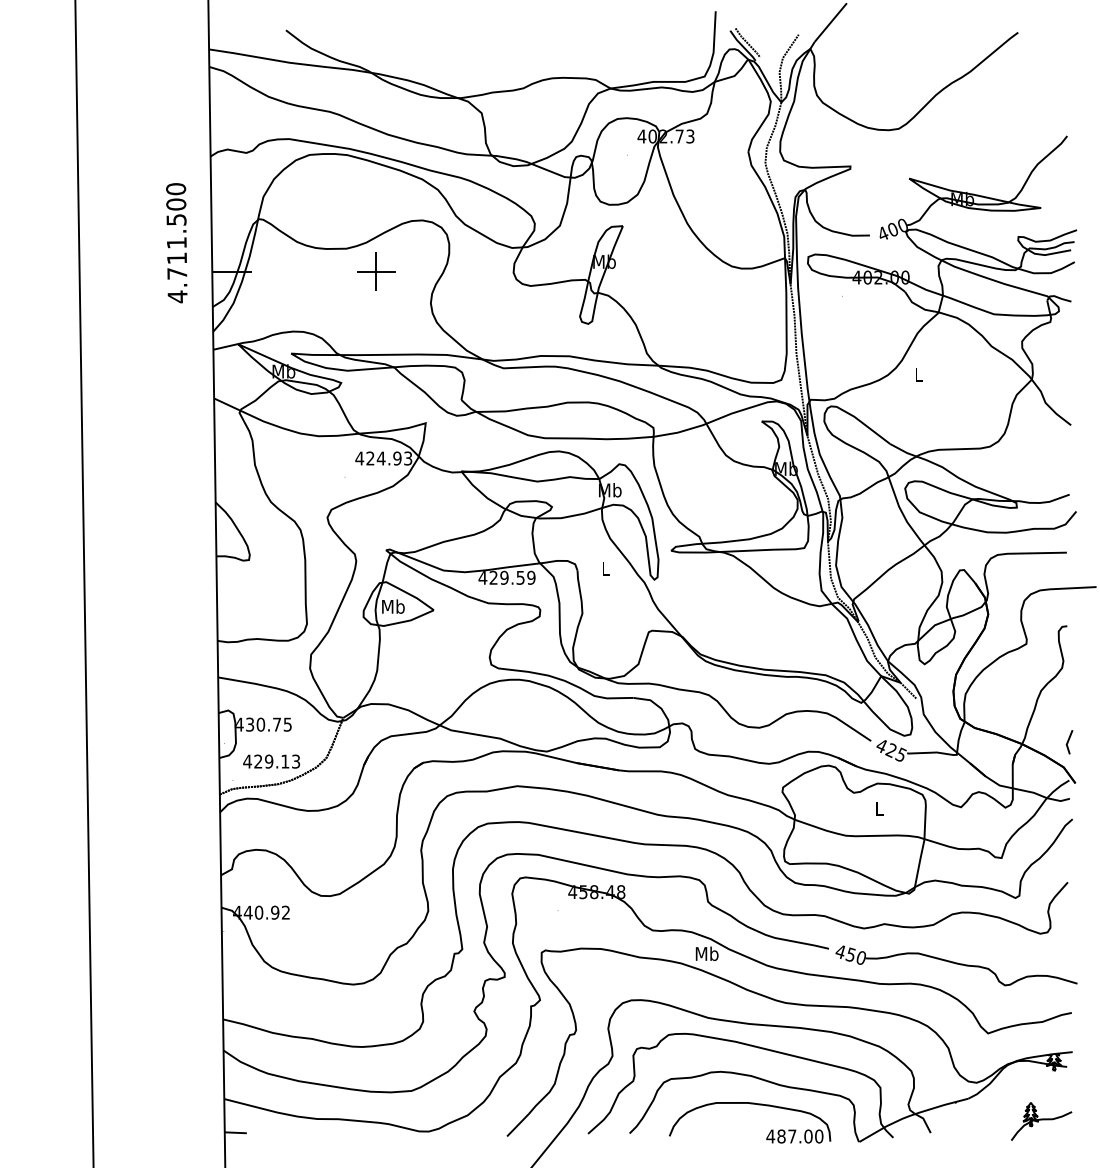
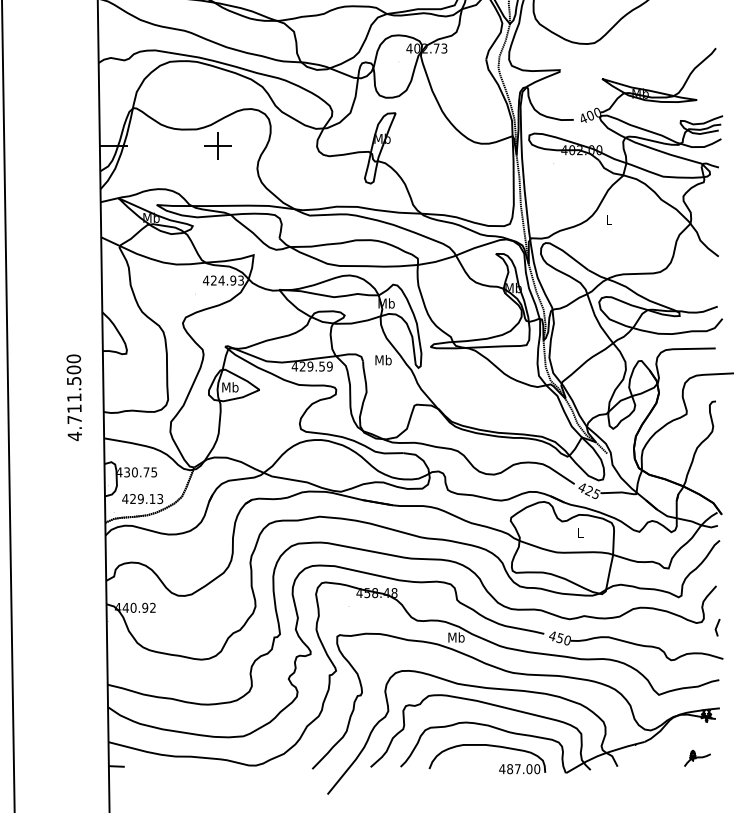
text: (176, 243) -> (74, 398), moved
text: (605, 568) -> (383, 359), L -> Mb
line: (1068, 742) -> (716, 627), moved
part: (1041, 1121) -> (697, 758), size x0.6

